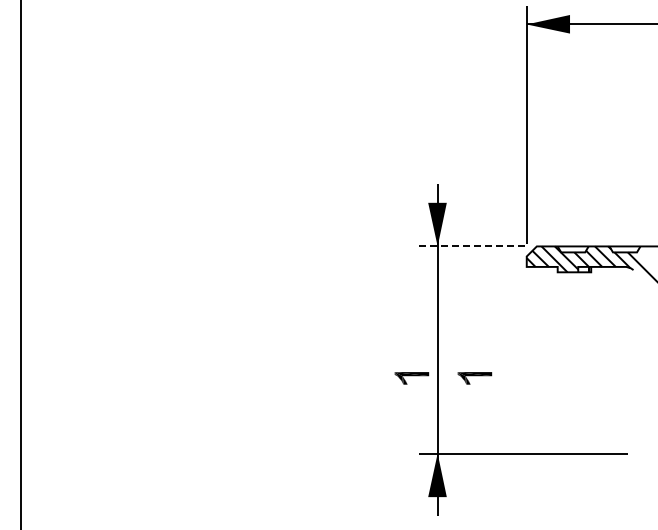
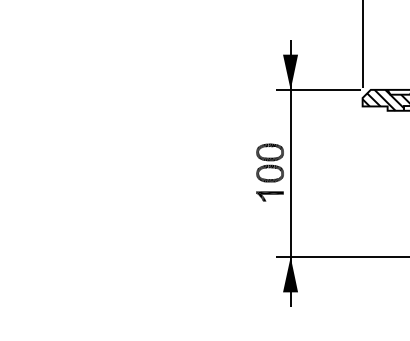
line: (471, 246) -> (318, 89), dashed -> solid
part: (411, 336) -> (269, 162), added
part: (474, 378) -> (320, 196), removed

